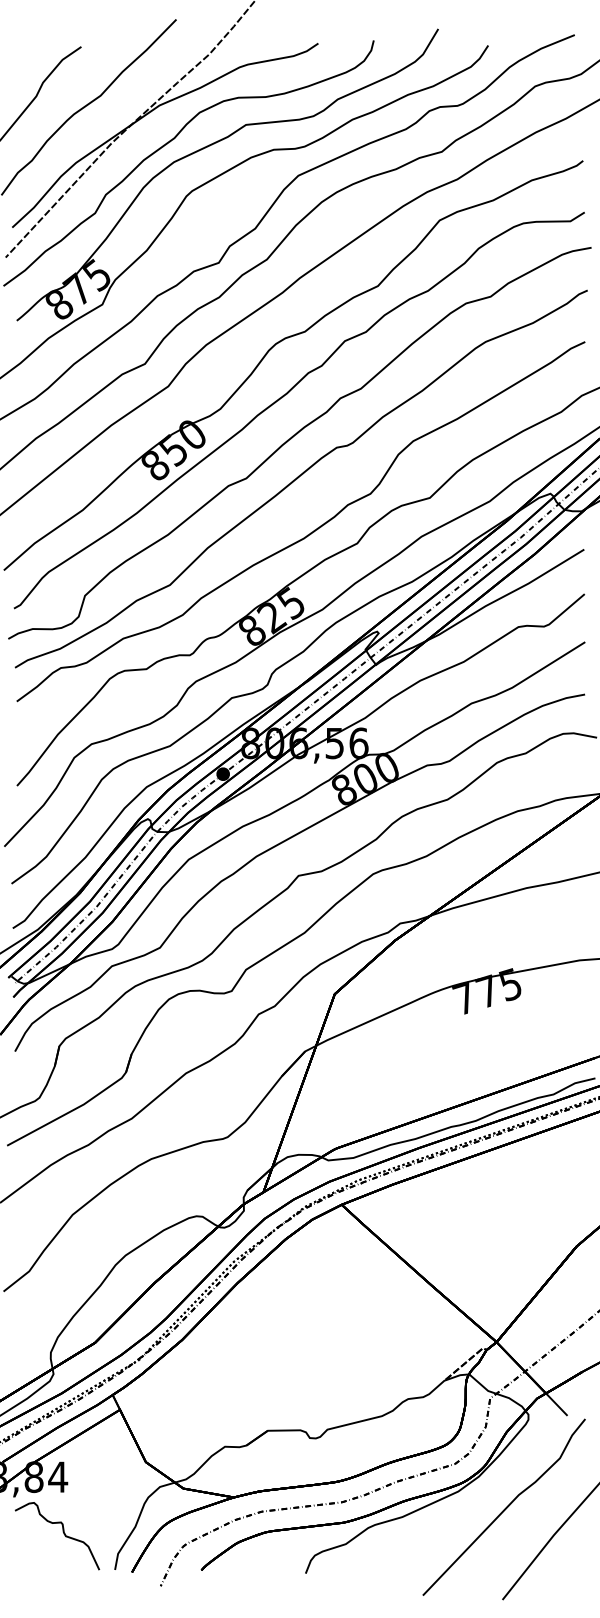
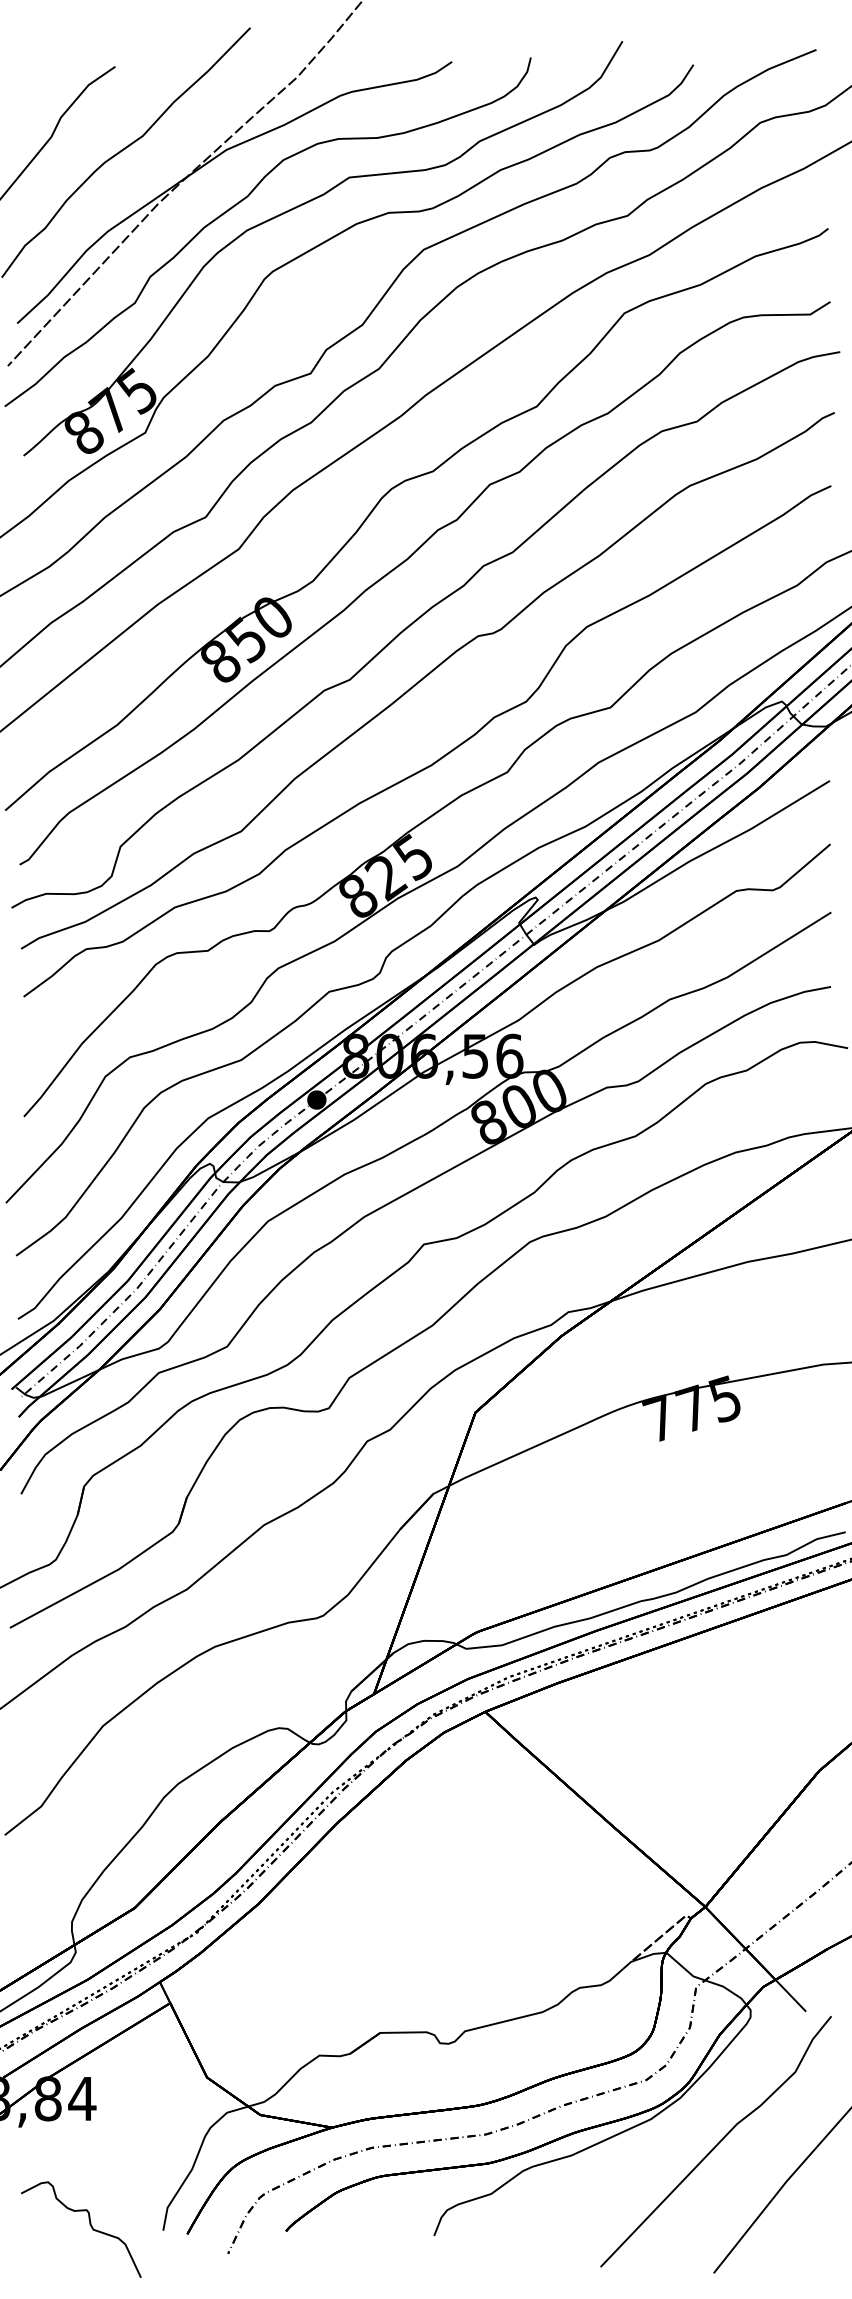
curve: (63, 1534) -> (89, 2227), moved

